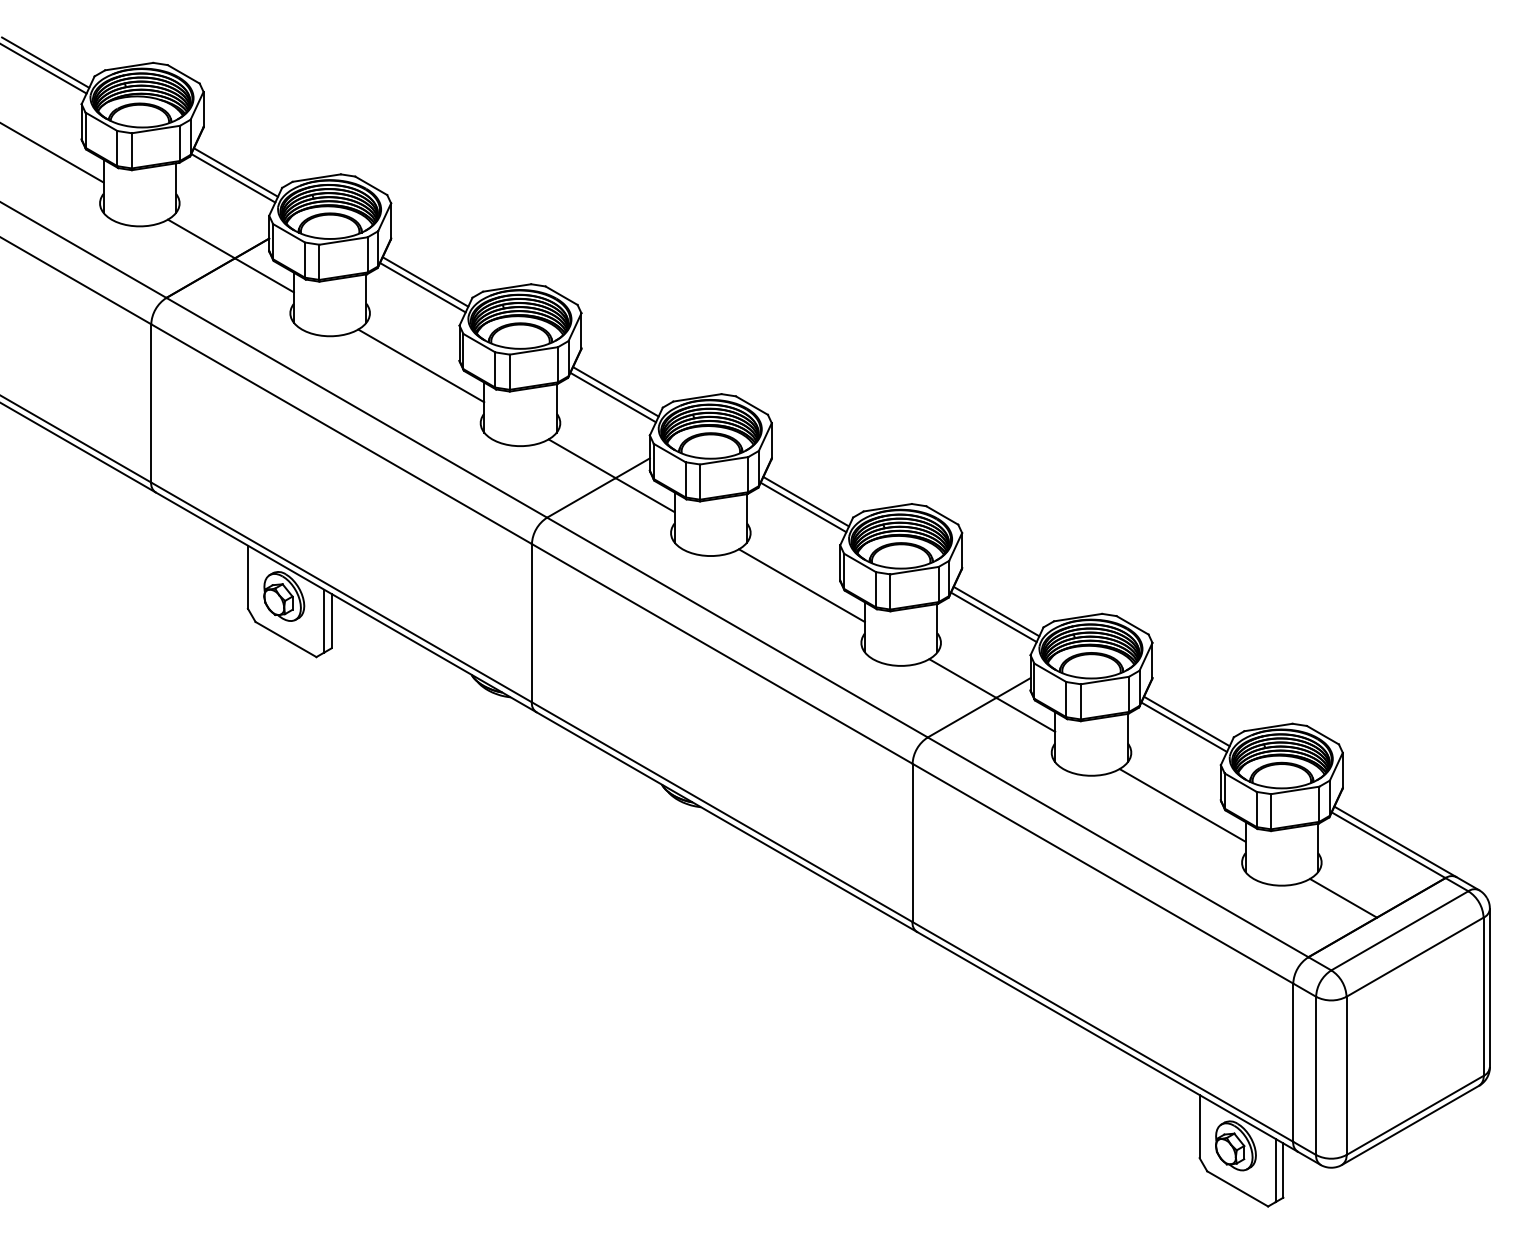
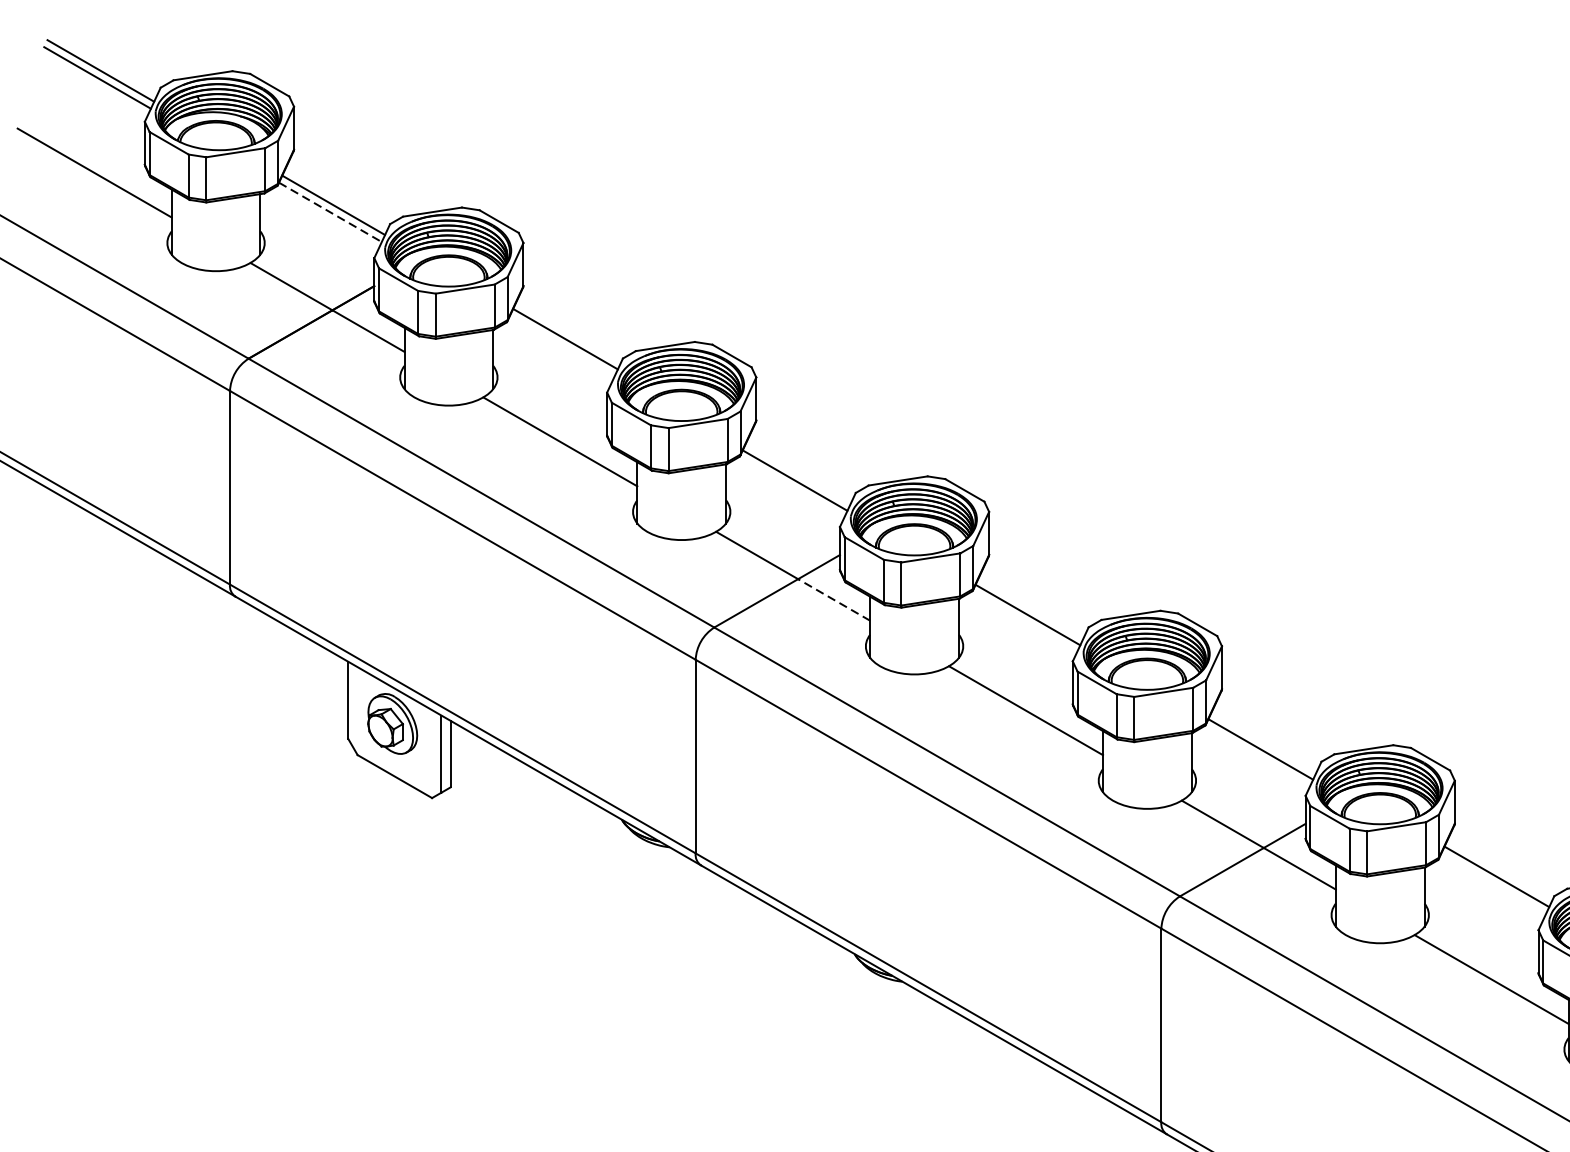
line: (233, 178) -> (330, 212), solid -> dashed
line: (422, 287) -> (561, 345), removed
line: (615, 391) -> (797, 473), removed
line: (645, 495) -> (834, 600), solid -> dashed
line: (806, 501) -> (1031, 607), removed
line: (996, 611) -> (1264, 742), removed
line: (1184, 726) -> (1493, 882), removed

